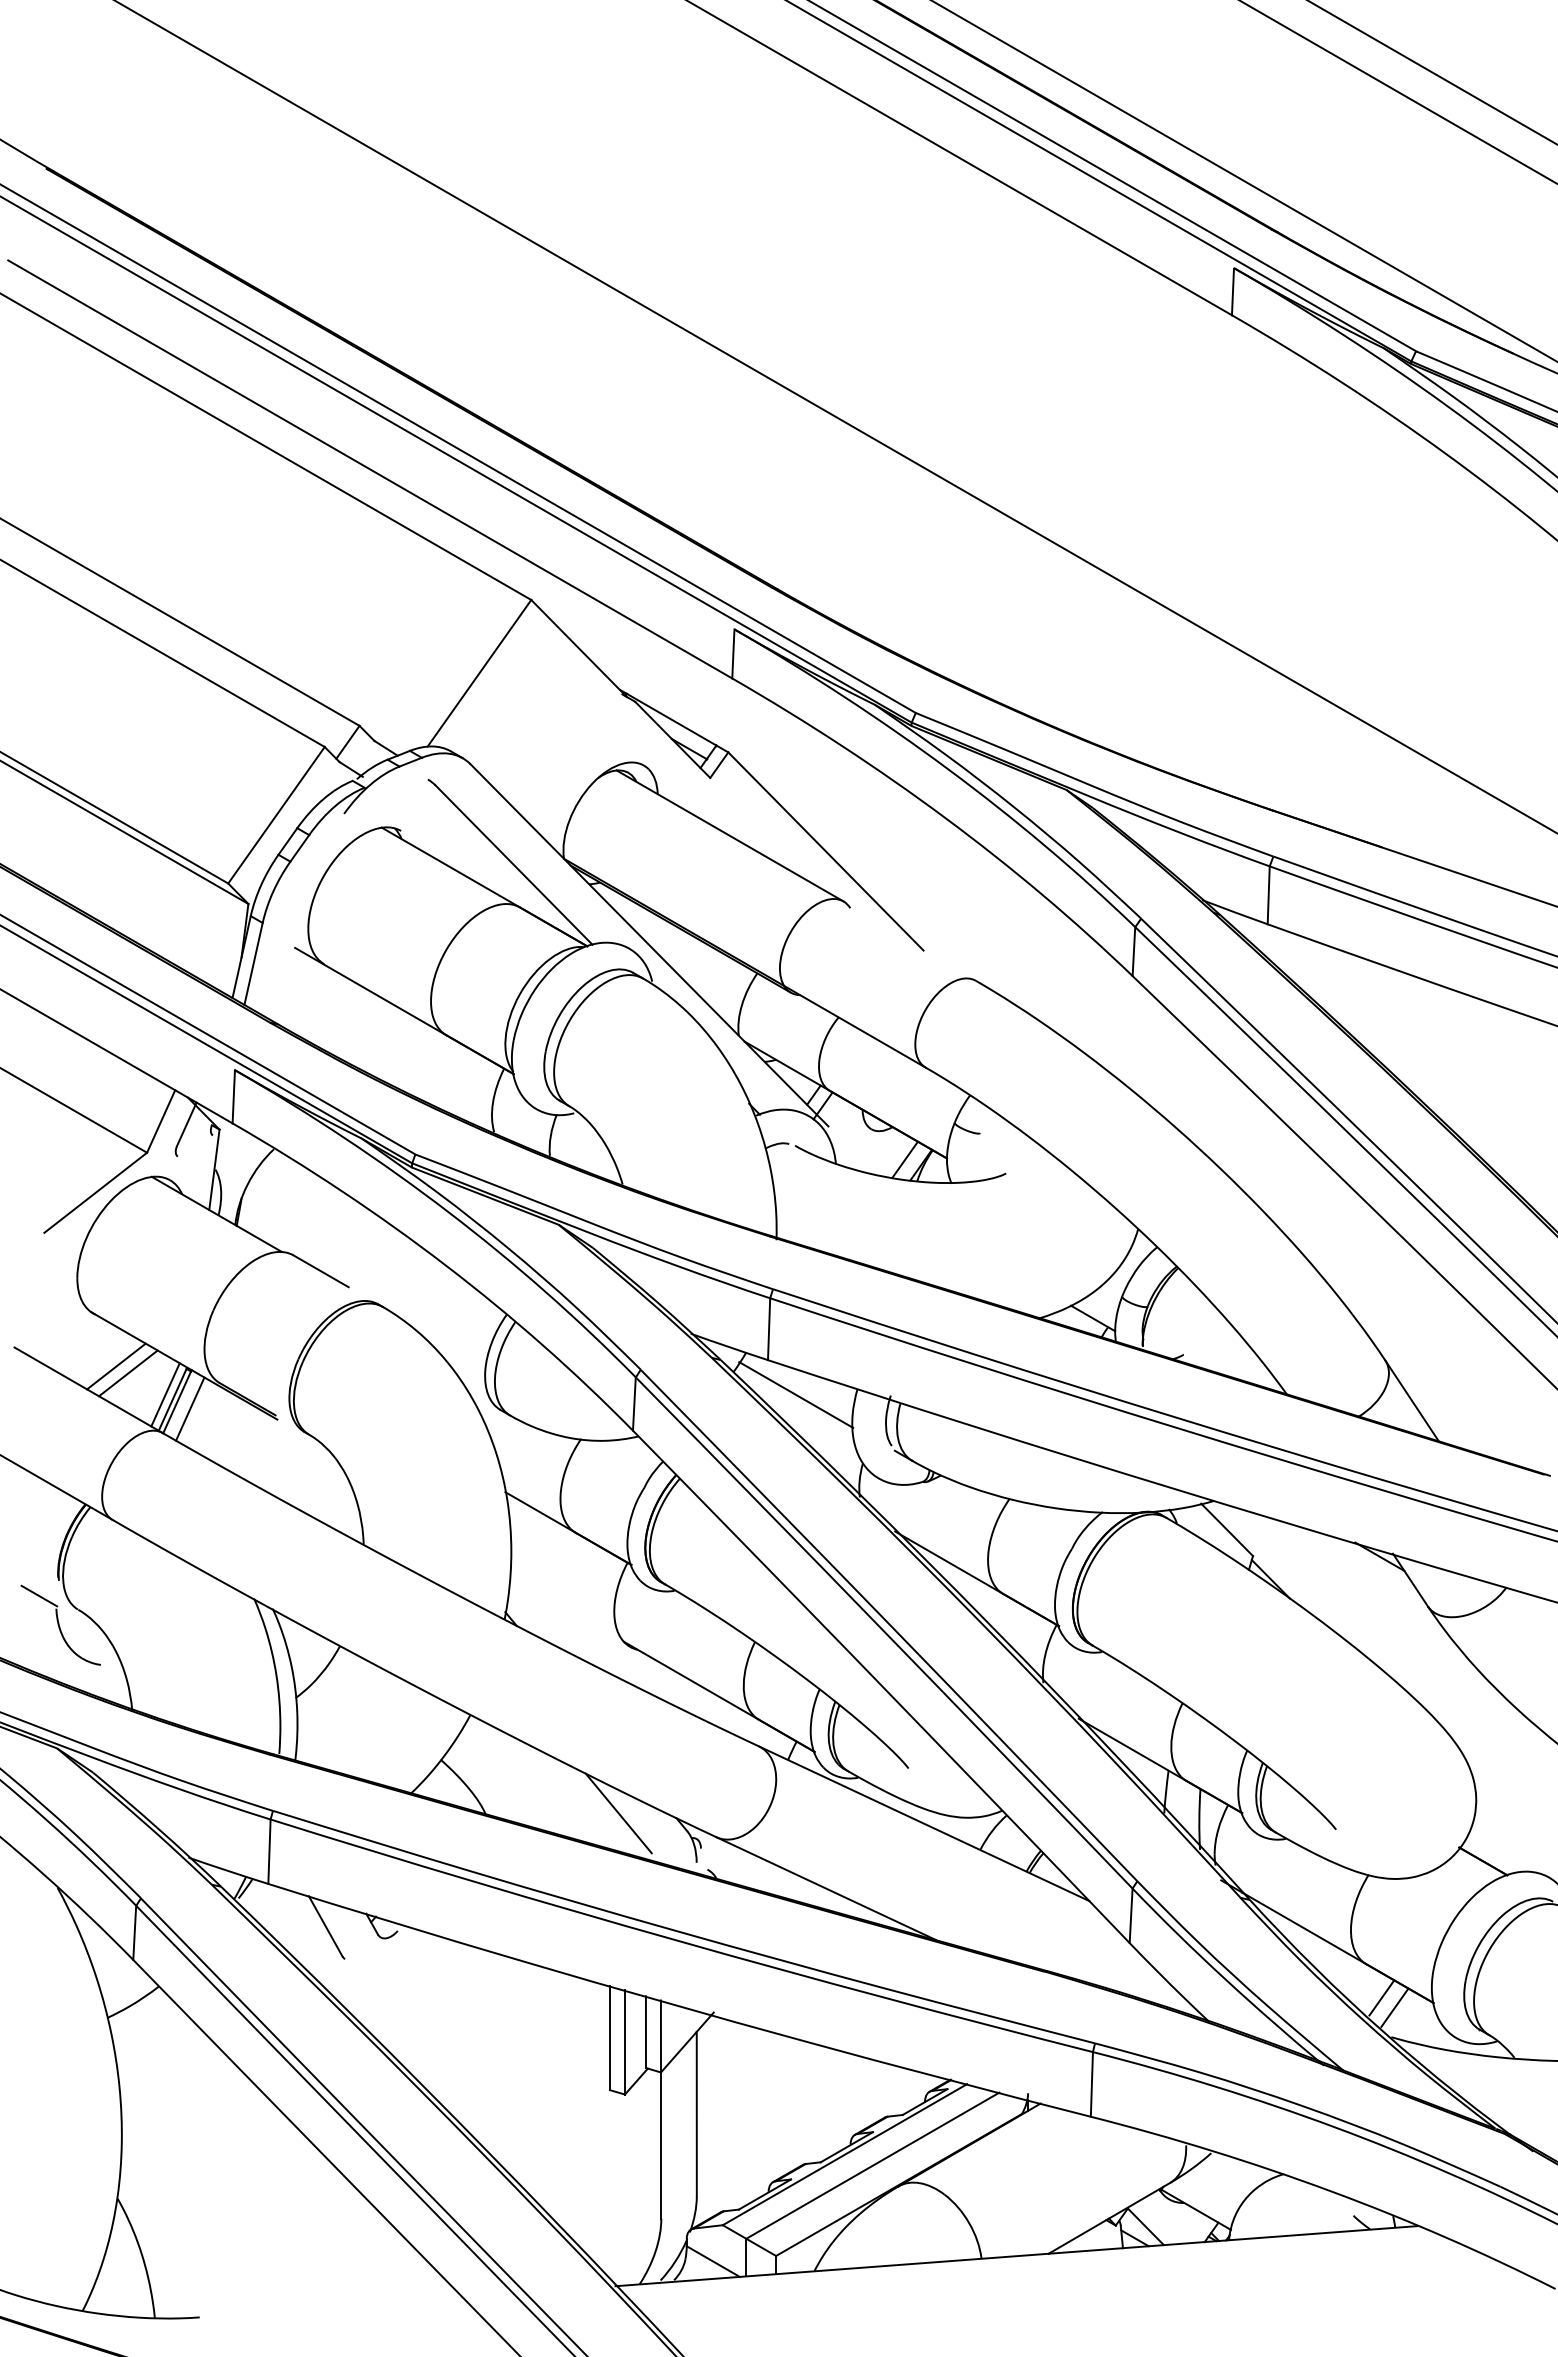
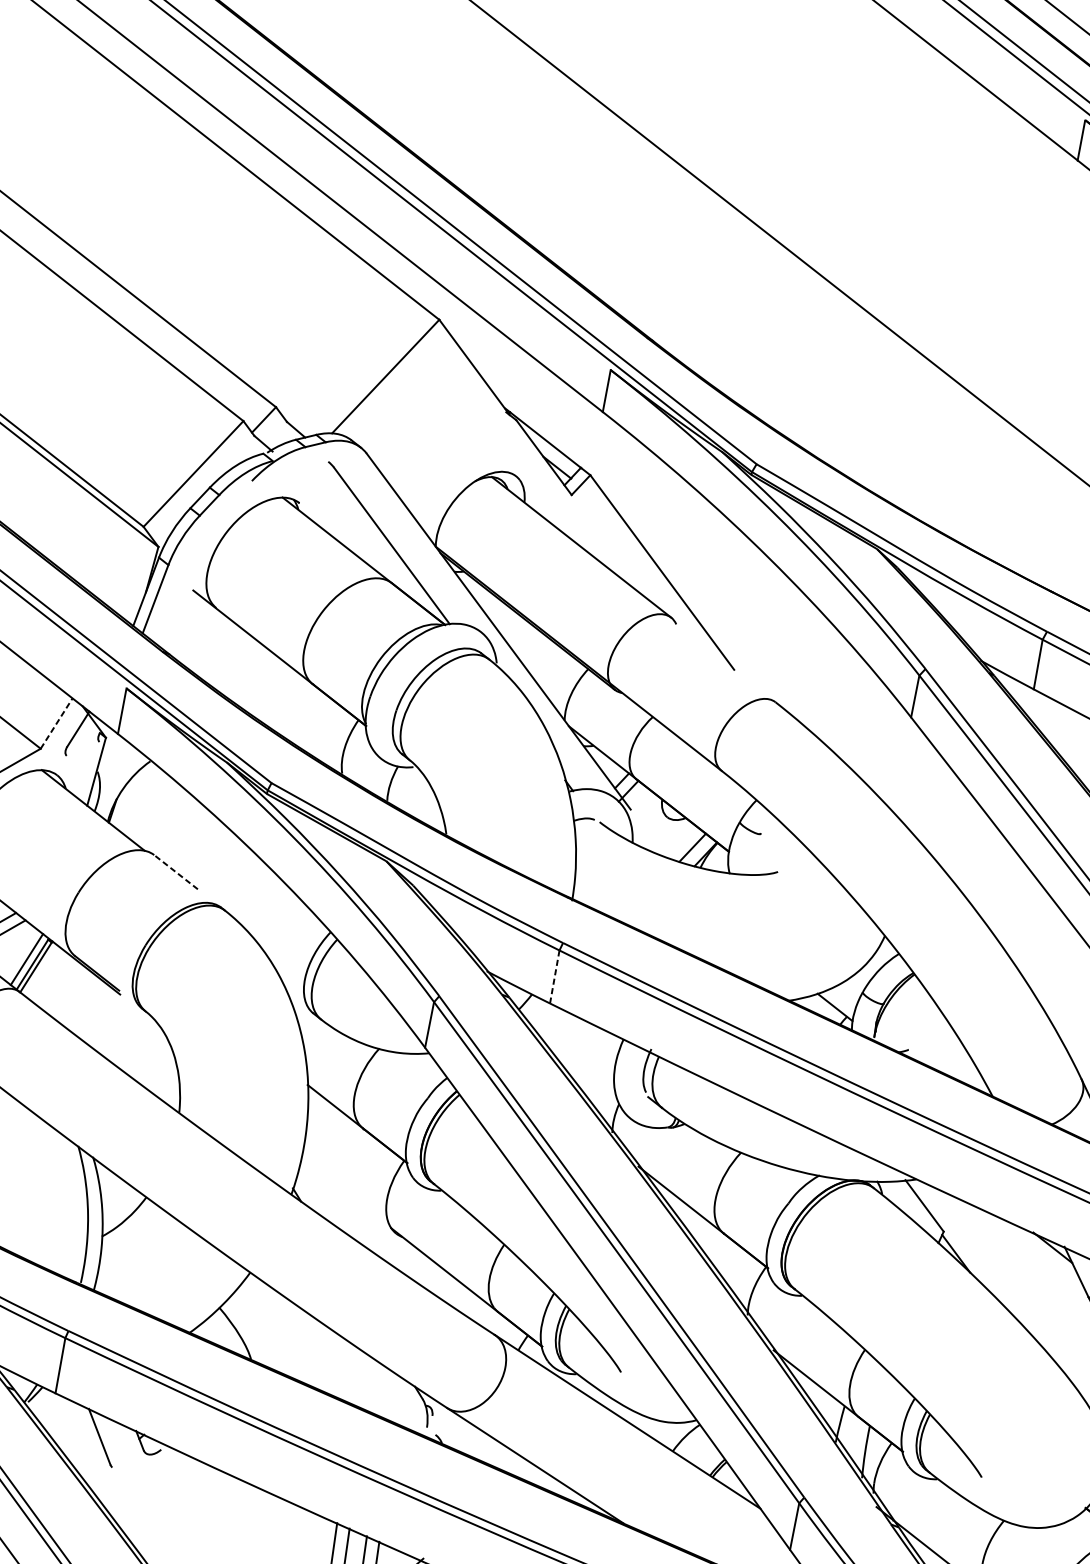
line: (161, 1121) -> (56, 723), solid -> dashed
line: (321, 1271) -> (176, 872), solid -> dashed
line: (769, 1329) -> (555, 977), solid -> dashed
line: (796, 1394) -> (570, 1036), removed
line: (190, 1408) -> (46, 974), removed
line: (618, 1813) -> (365, 1375), removed

